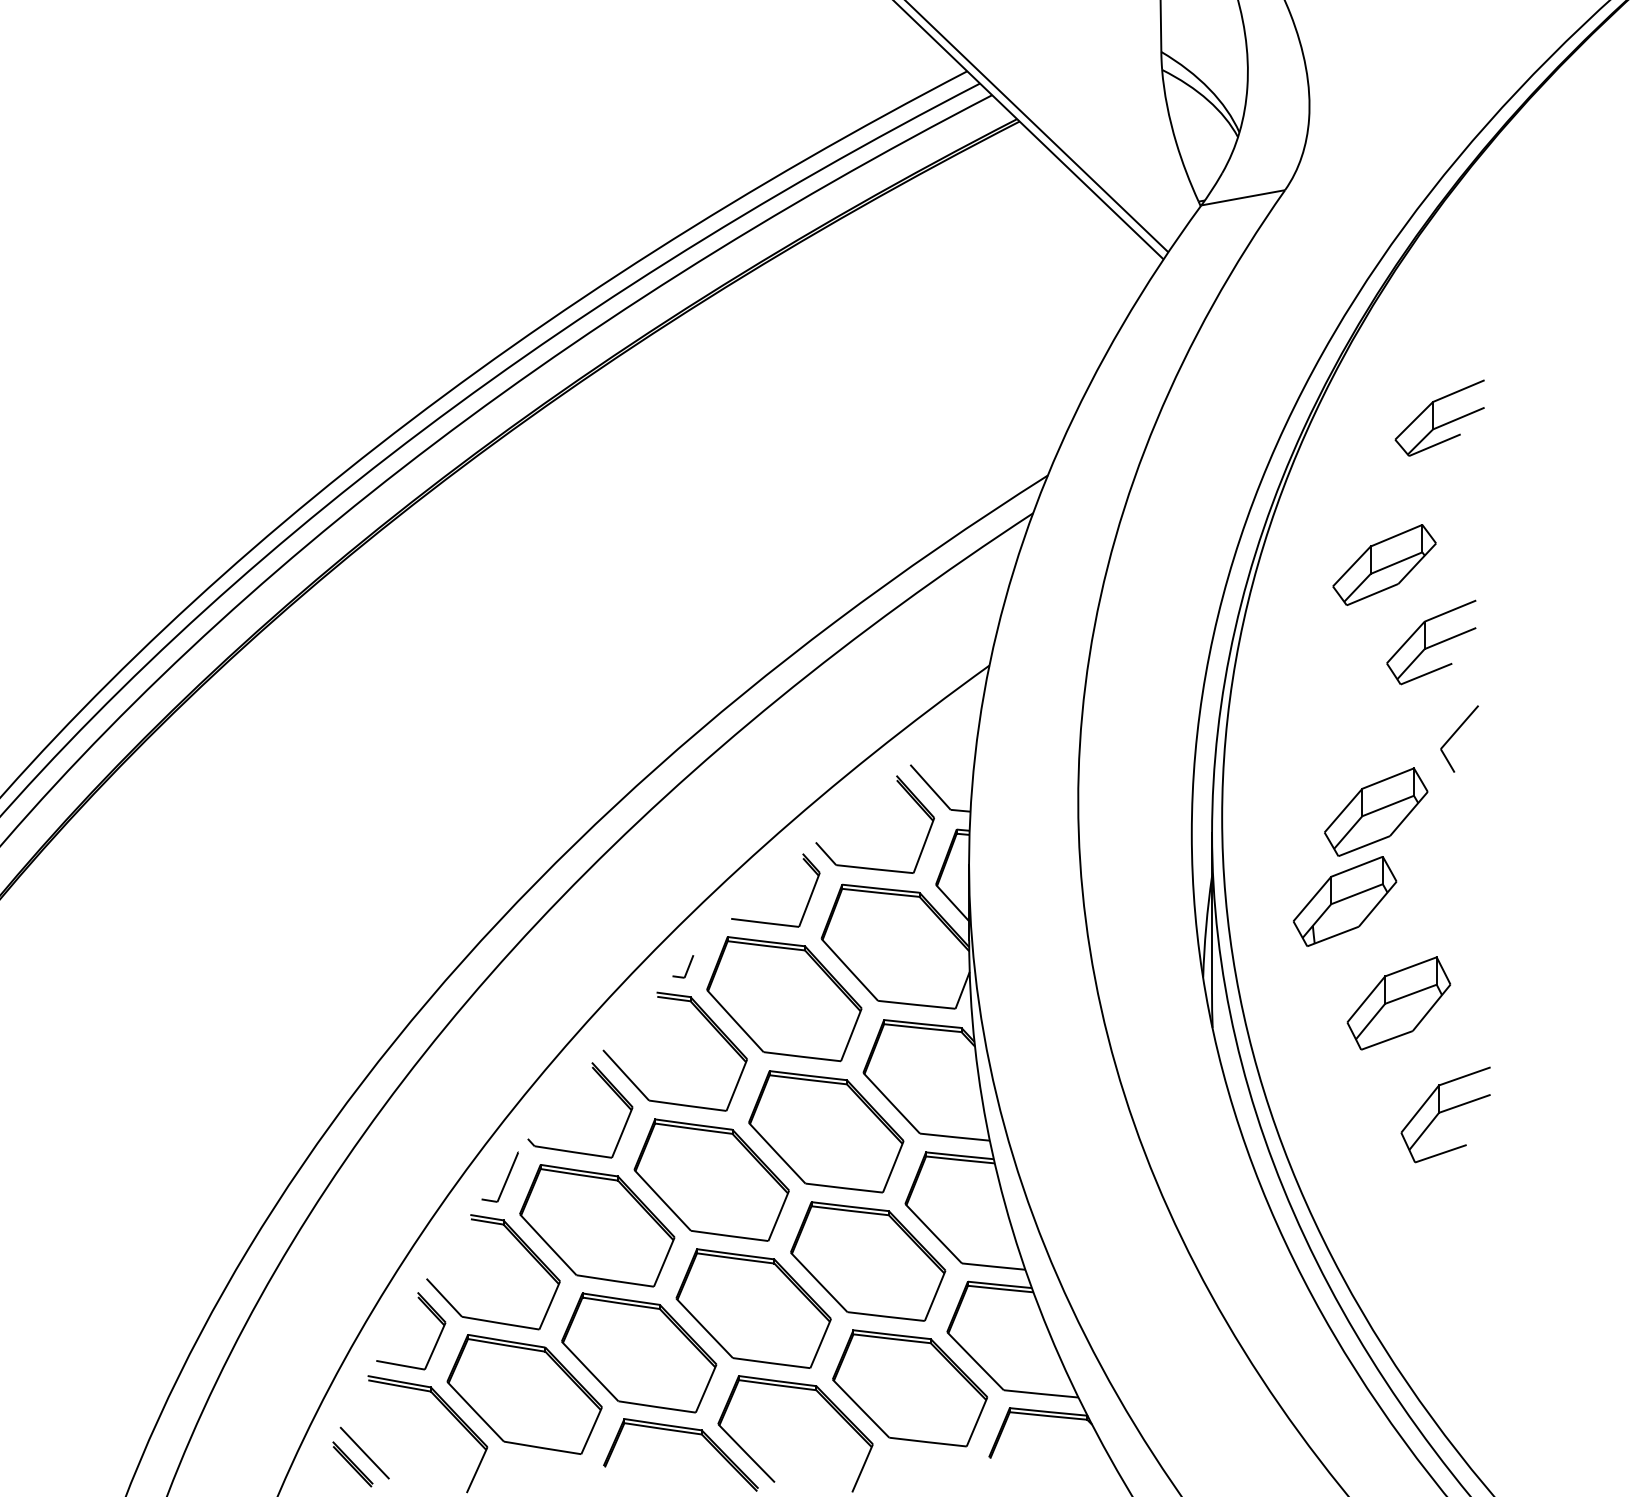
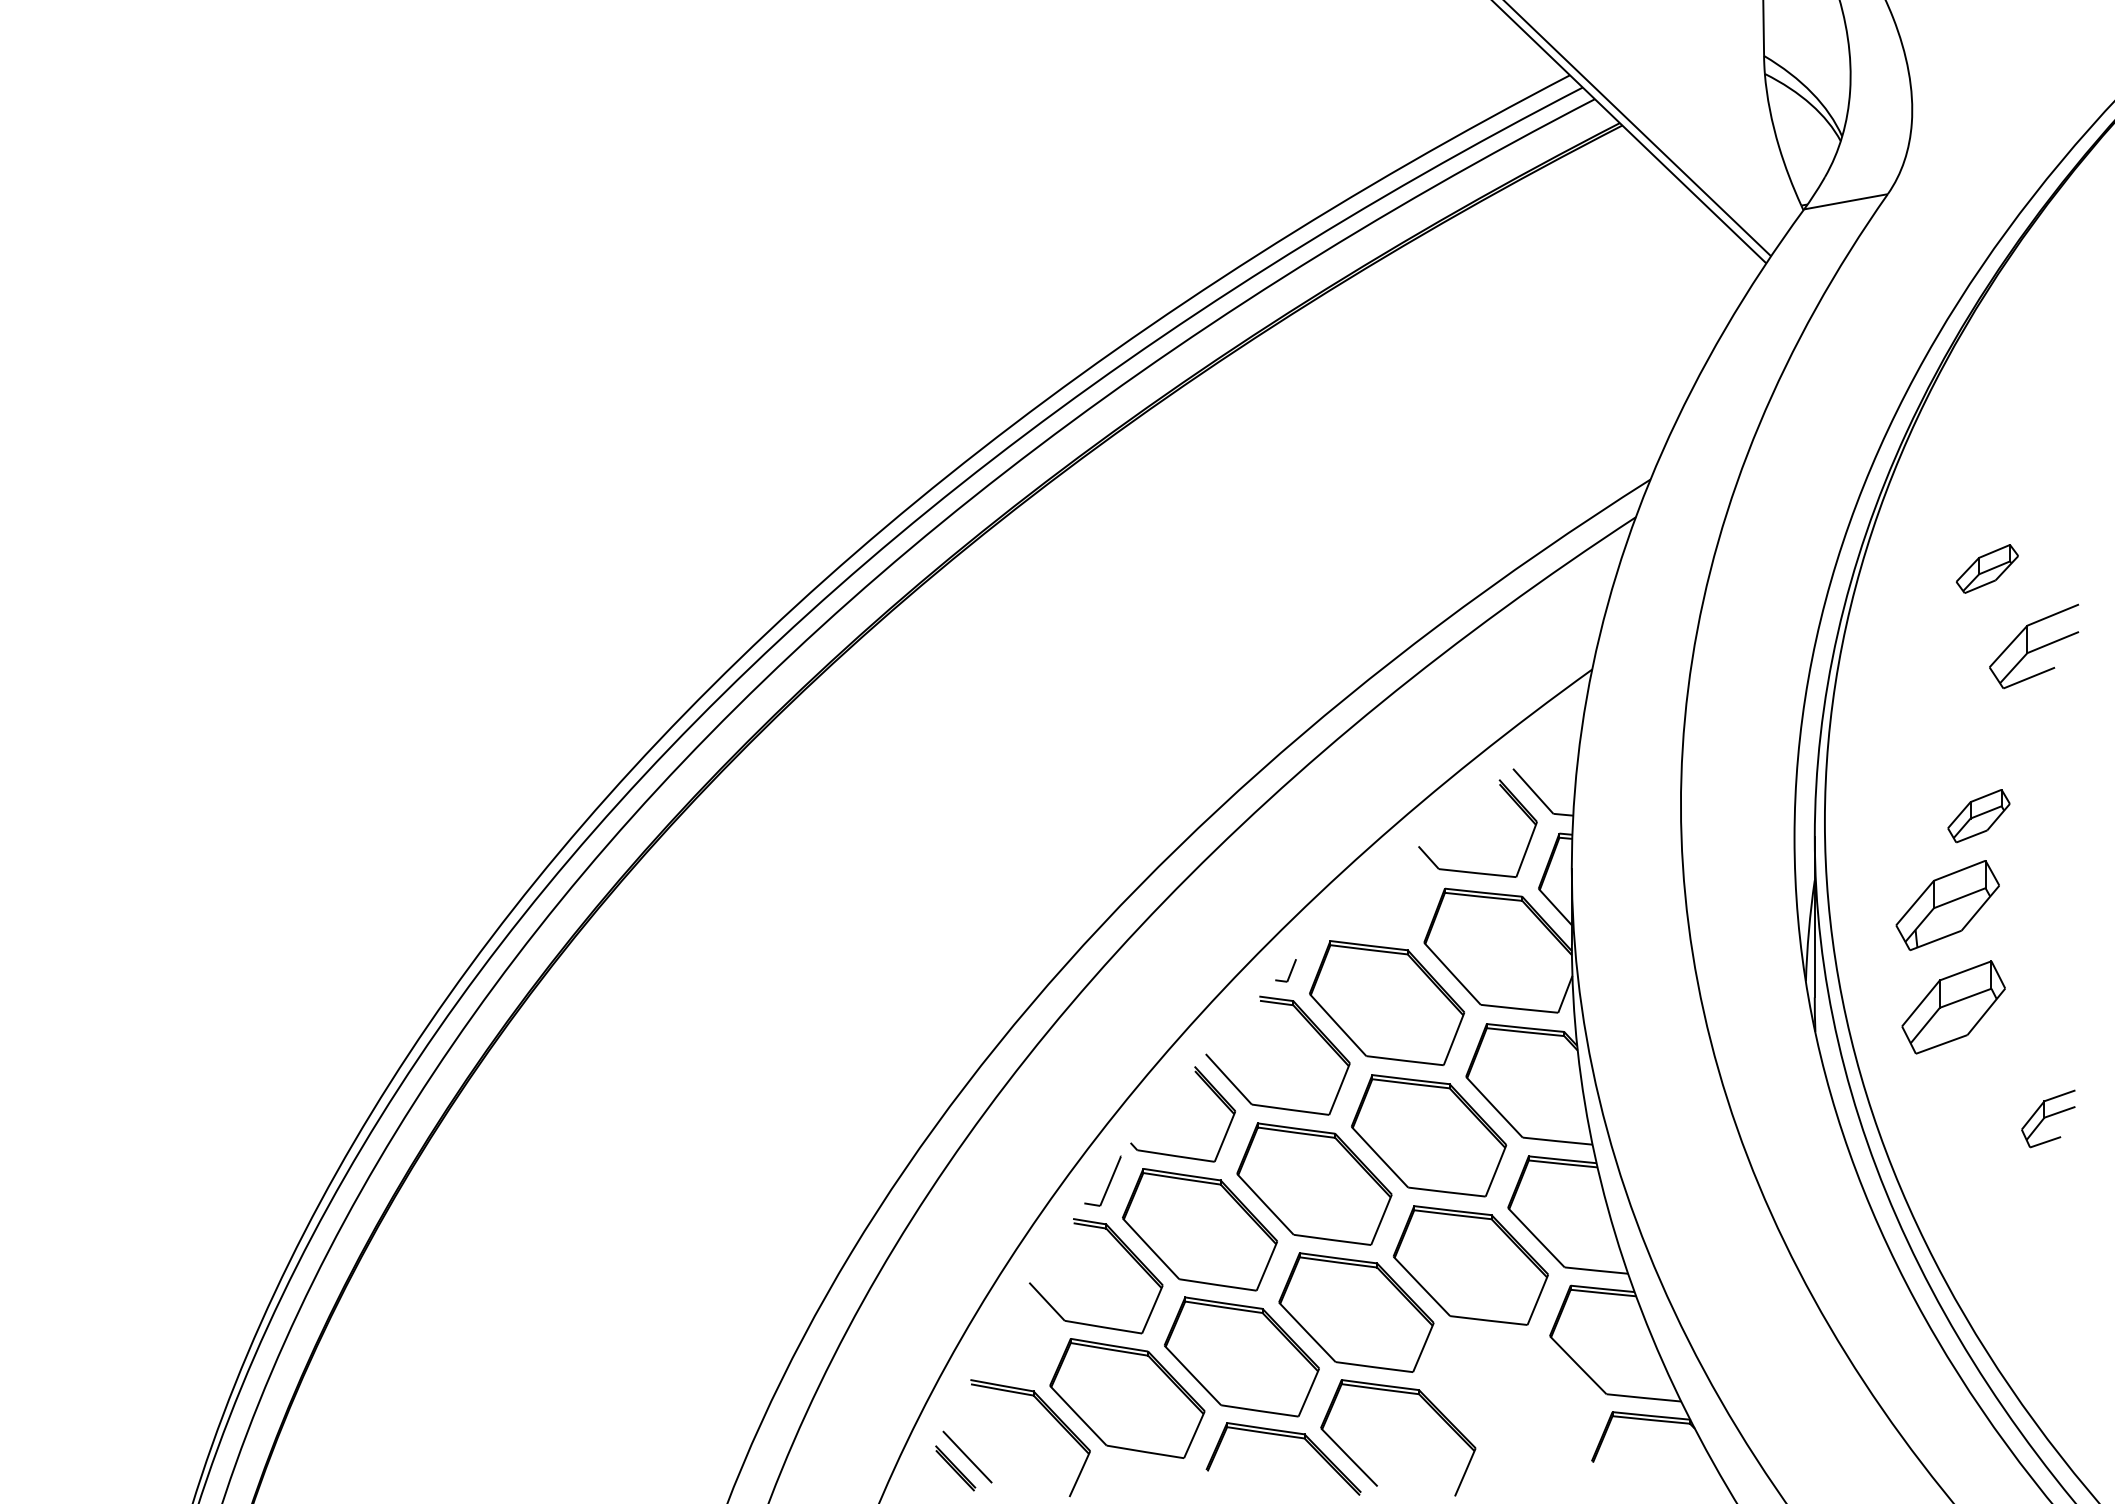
part: (1439, 417) -> (2042, 421), removed
part: (1384, 564) -> (1987, 568), size x0.6
part: (1455, 733) -> (2058, 737), removed
part: (1375, 811) -> (1978, 815), size x0.6
part: (771, 922) -> (1374, 926), removed
part: (1398, 1003) -> (1953, 1007), moved
part: (1445, 1114) -> (2048, 1118), size x0.6
part: (434, 1344) -> (1037, 1348), removed
part: (909, 1388) -> (1512, 1392), removed

